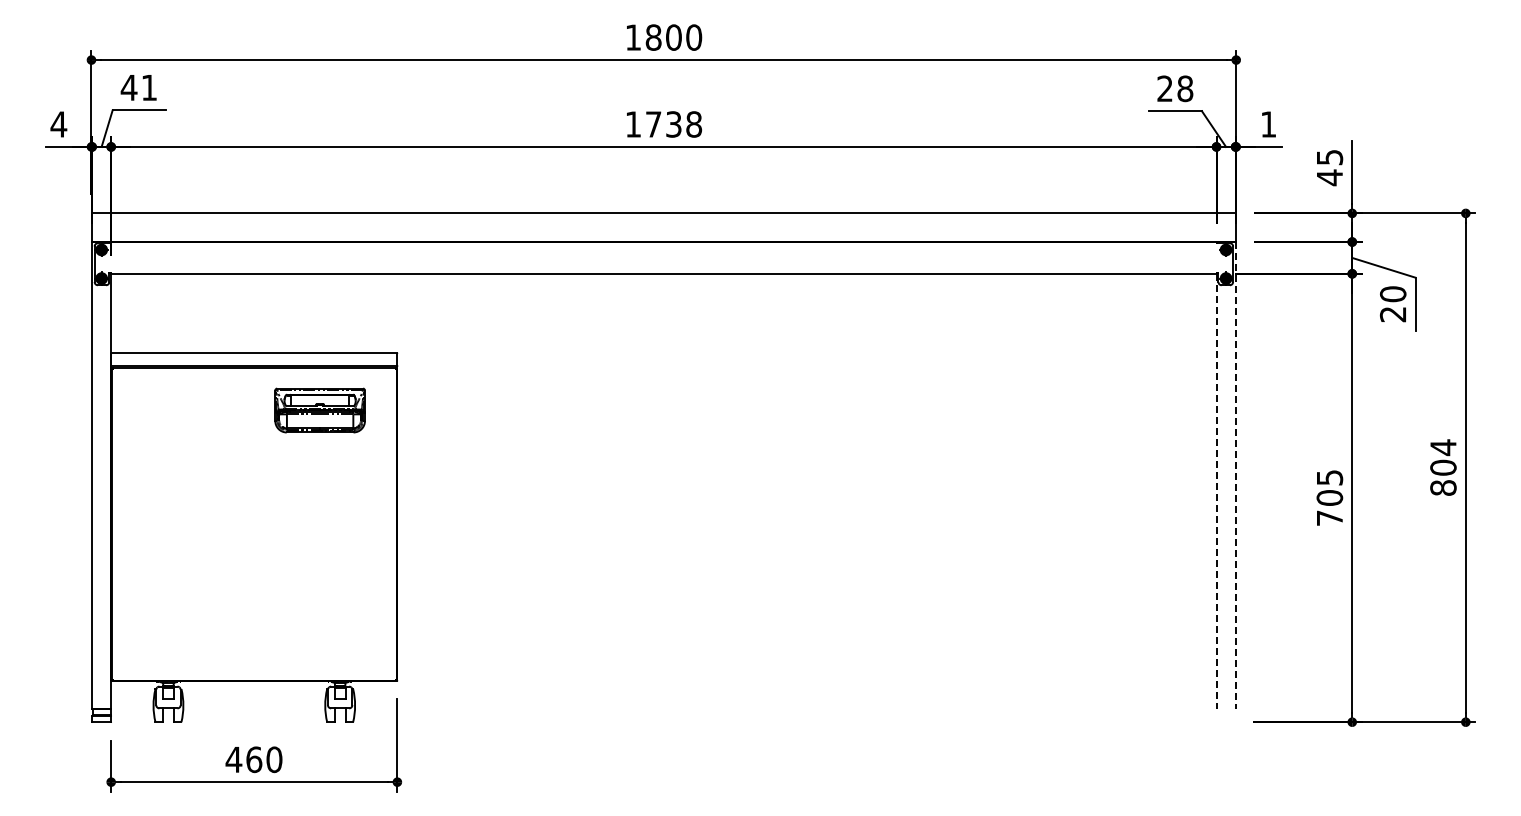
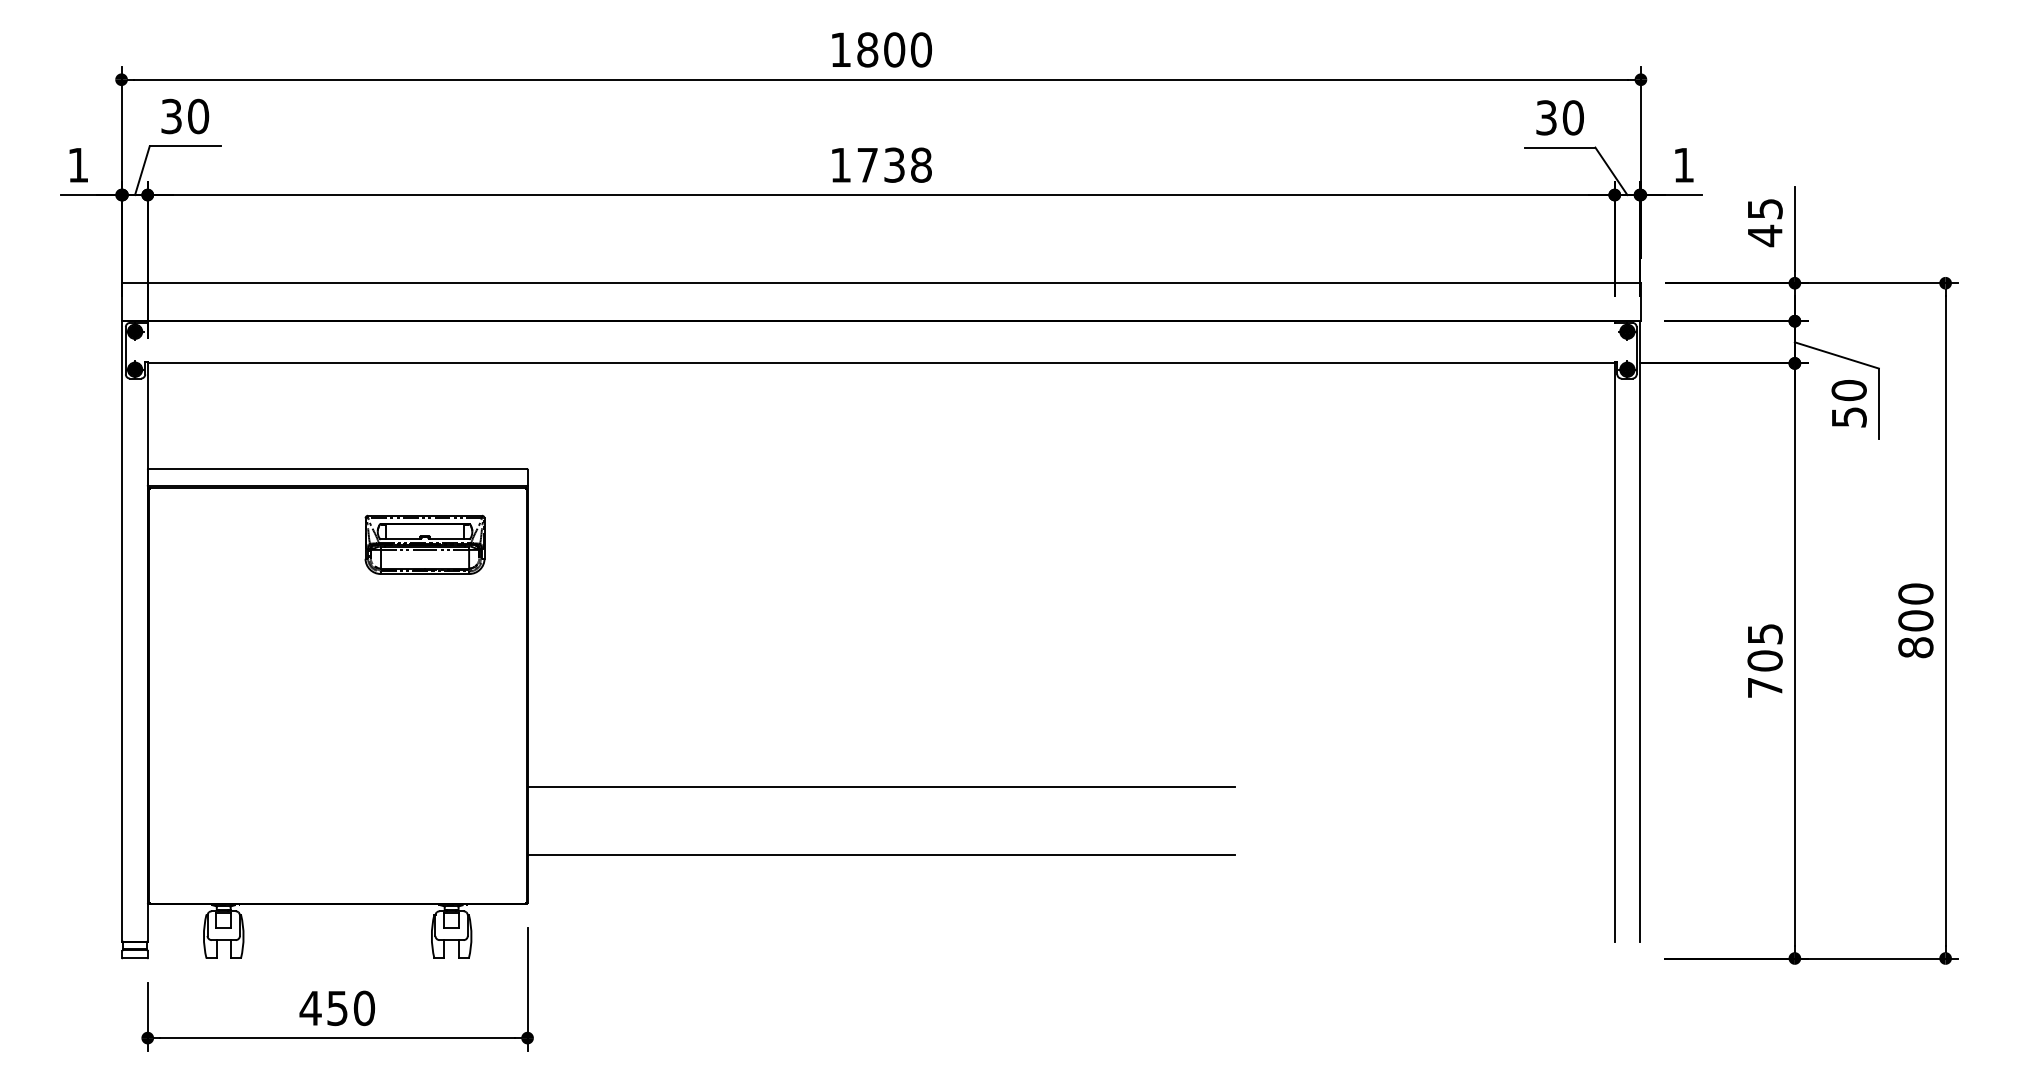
text: (138, 87) -> (183, 116), 41 -> 30
text: (1175, 88) -> (1560, 117), 28 -> 30
text: (58, 124) -> (77, 165), 4 -> 1
text: (1392, 314) -> (1848, 417), 20 -> 50
text: (1443, 447) -> (1915, 593), 804 -> 800
line: (1235, 475) -> (1639, 631), dashed -> solid
line: (1216, 491) -> (1614, 652), dashed -> solid
line: (663, 593) -> (880, 787), added
line: (663, 643) -> (880, 854), added
text: (254, 759) -> (337, 1008), 460 -> 450

